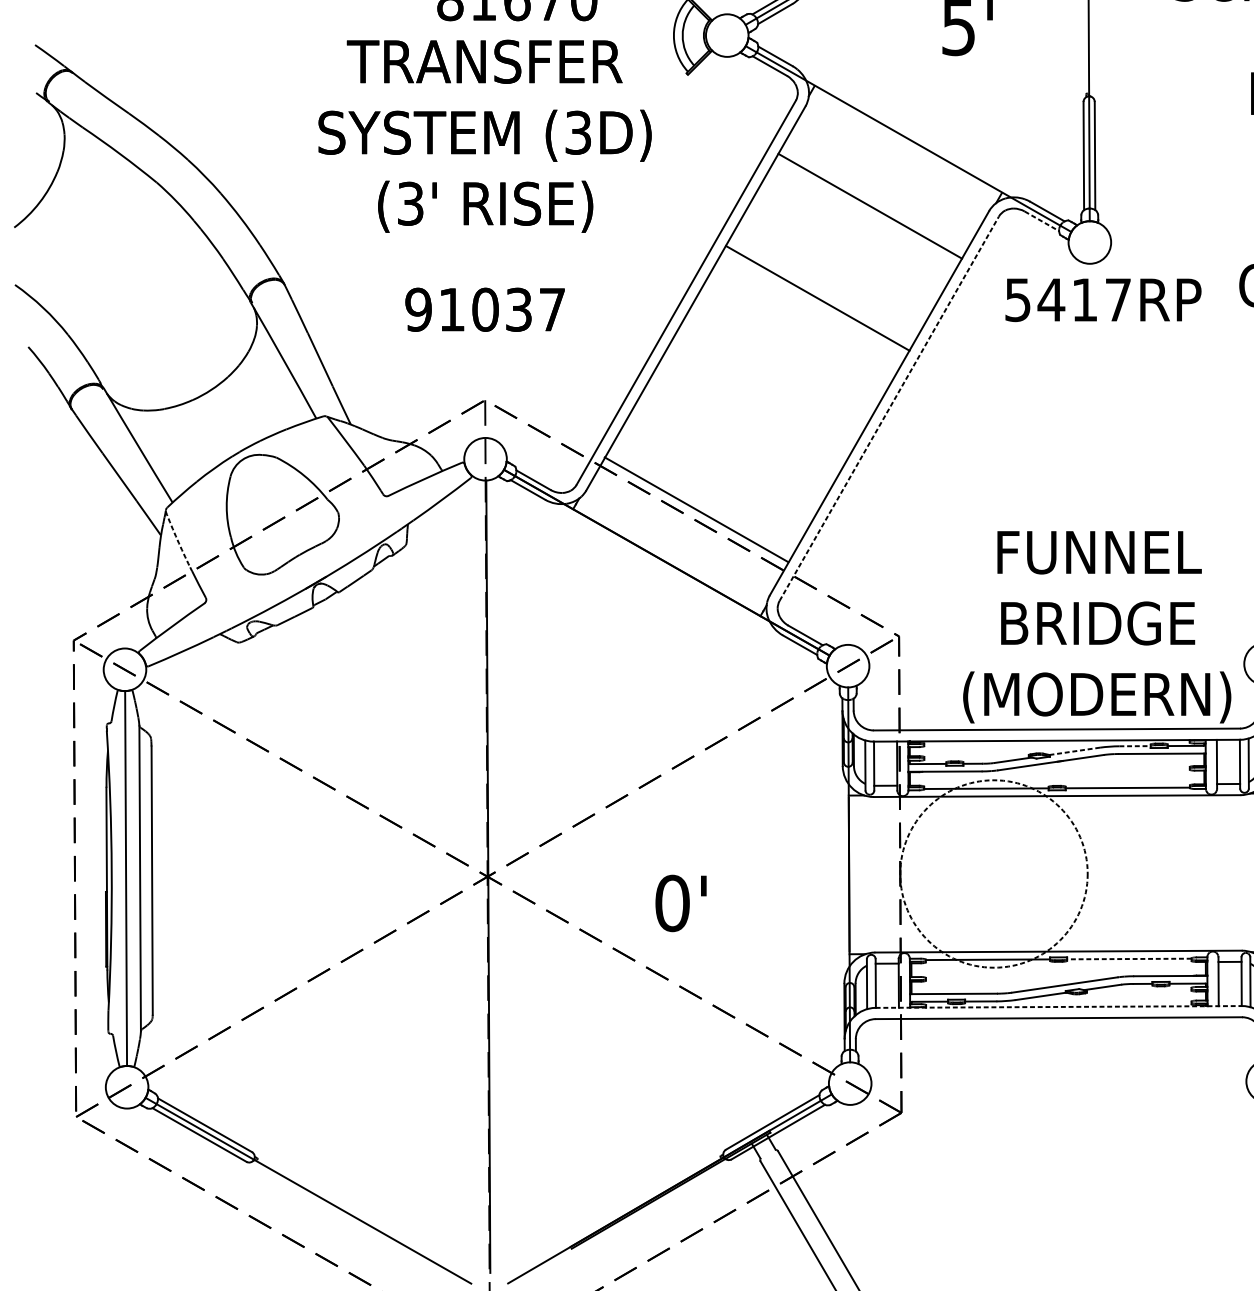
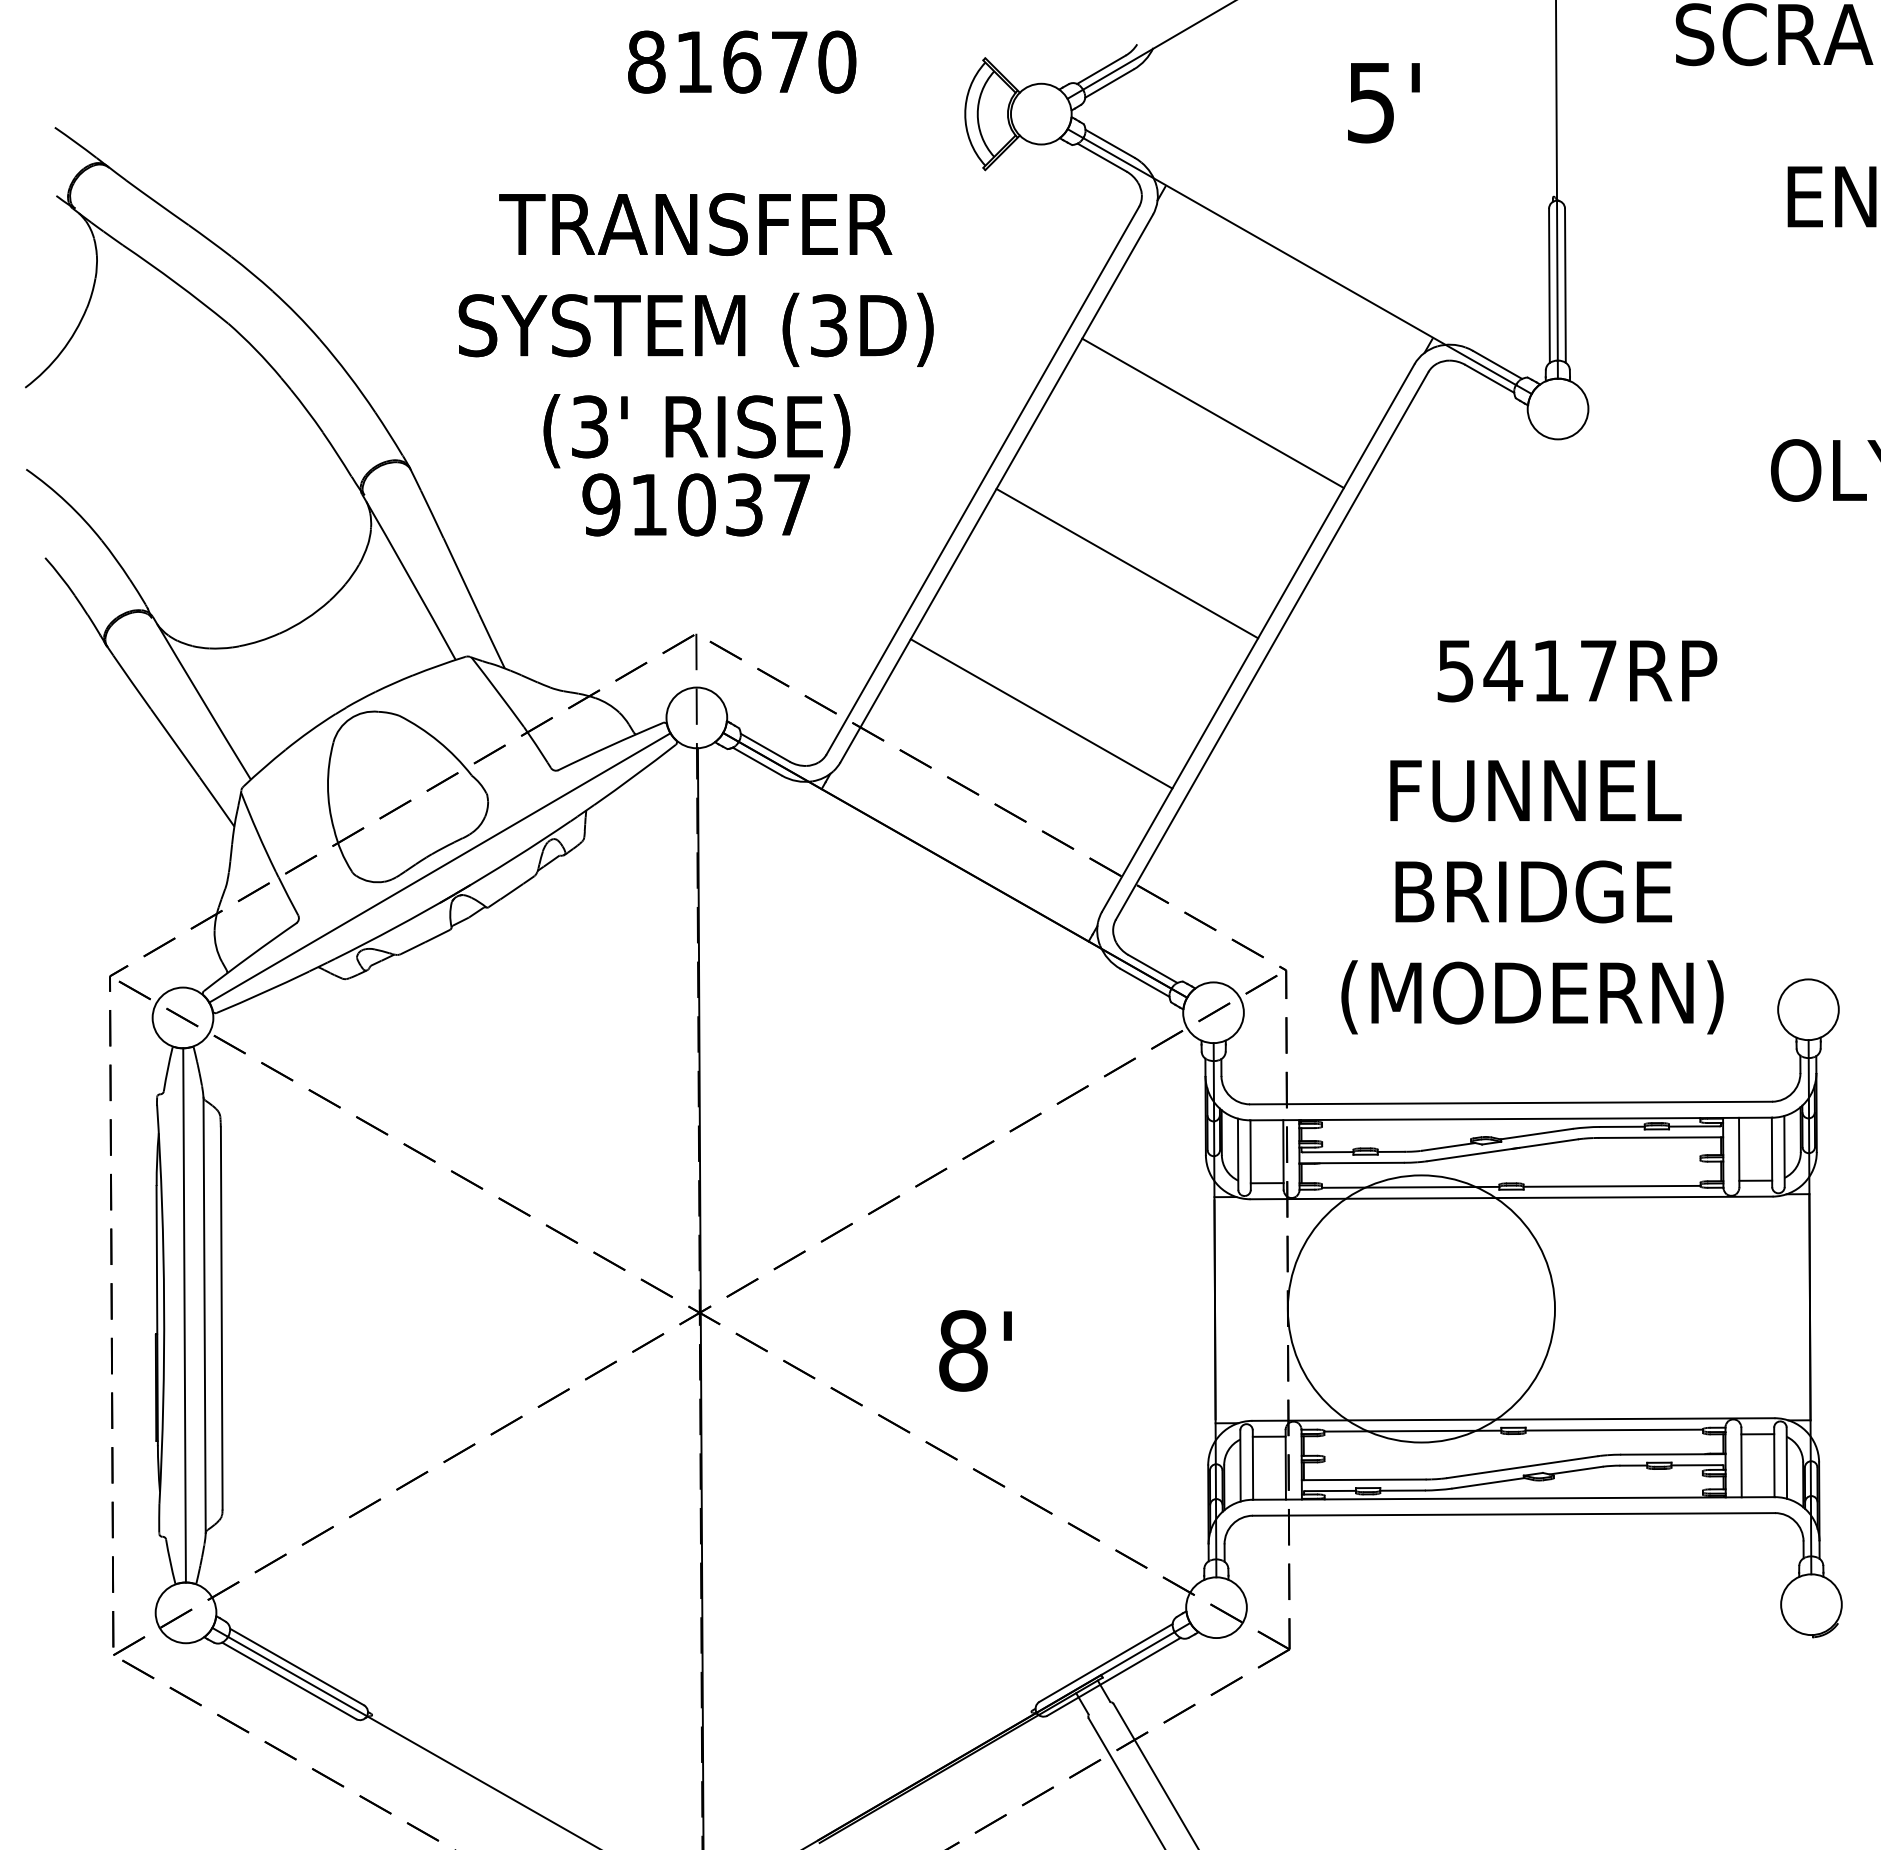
text: (484, 136) -> (695, 330), moved
line: (869, 206) -> (1212, 413), moved
line: (1042, 221) -> (1490, 379), dashed -> solid
line: (817, 298) -> (1127, 563), moved
text: (1103, 300) -> (1577, 671), moved
line: (889, 408) -> (1272, 645), dashed -> solid
line: (696, 509) -> (1041, 713), moved
arc: (177, 539) -> (257, 832), dashed -> solid
line: (304, 564) -> (439, 867), added
text: (1097, 627) -> (1532, 897), moved
line: (1135, 745) -> (1622, 1126), dashed -> solid
line: (1075, 751) -> (1537, 1134), dashed -> solid
circle: (994, 873) -> (1421, 1308), dashed -> solid
text: (672, 903) -> (963, 1350), 0' -> 8'
line: (1129, 959) -> (1614, 1430), dashed -> solid
line: (1059, 1007) -> (1514, 1498), dashed -> solid

